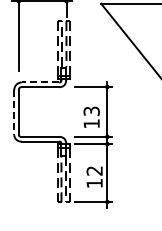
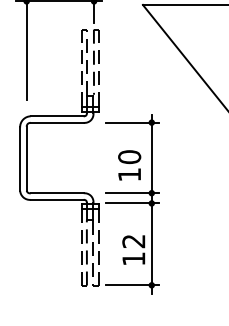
line: (40, 82) -> (57, 116), dashed -> solid
text: (91, 111) -> (129, 157), 13 -> 10
line: (14, 112) -> (20, 158), dashed -> solid

